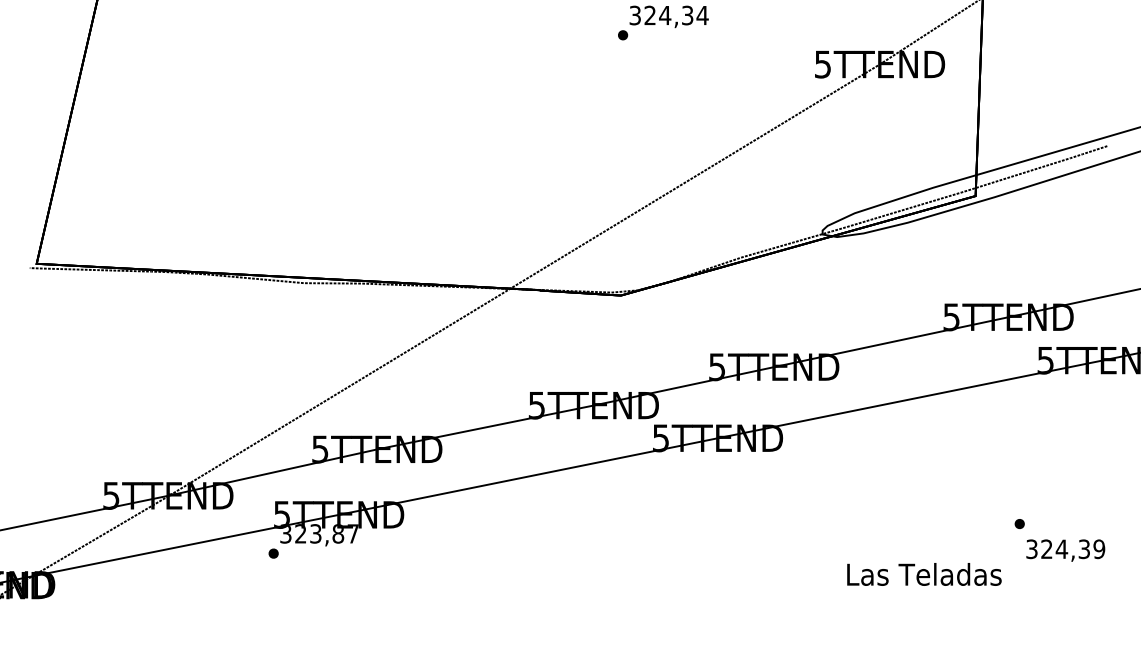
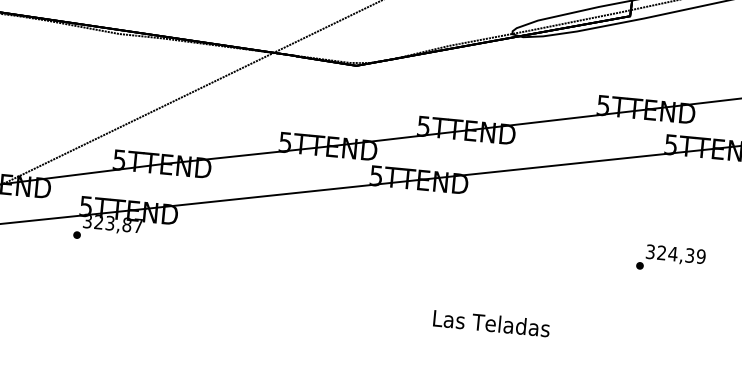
text: (1065, 550) -> (675, 255), moved
text: (924, 574) -> (491, 323), moved

